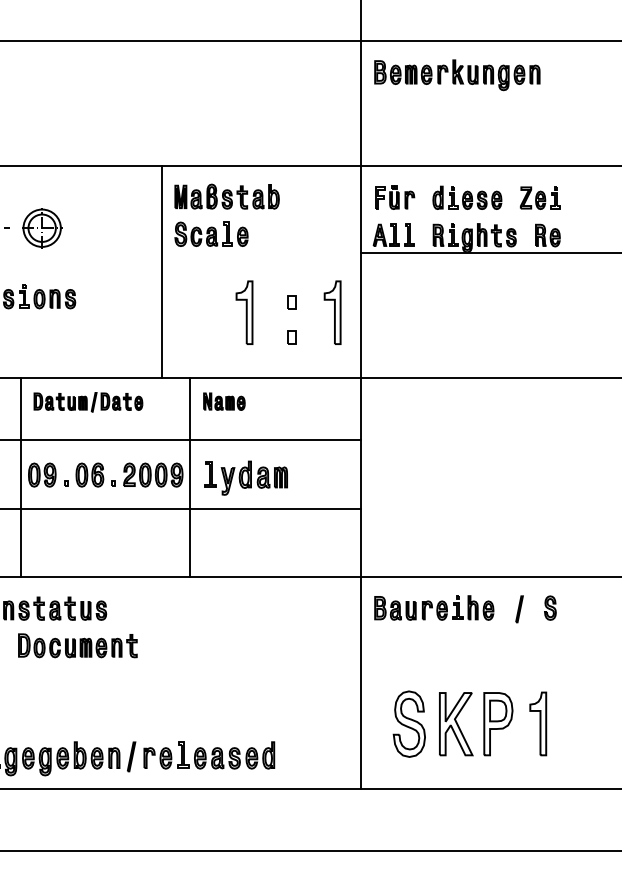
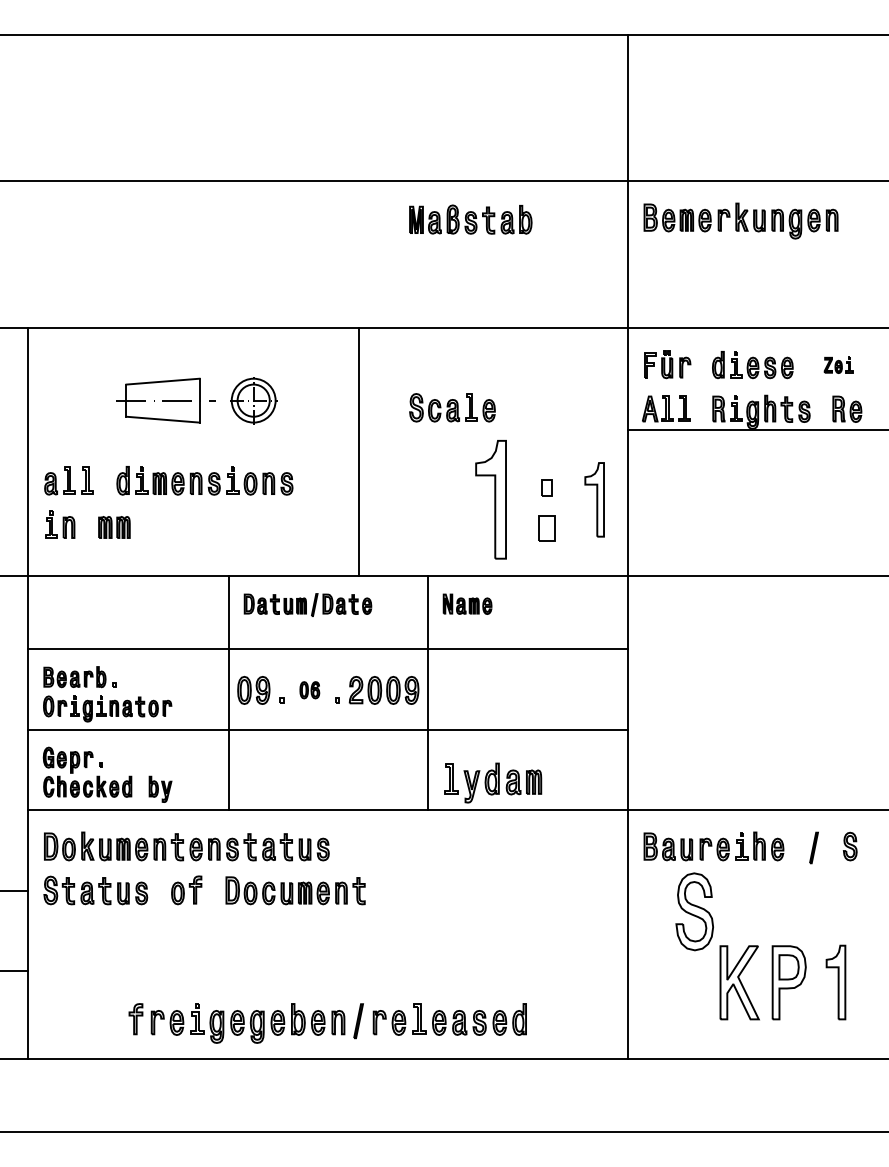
part: (226, 196) -> (470, 219), moved
part: (540, 198) -> (838, 365), size x0.6
line: (162, 271) -> (359, 451), moved
part: (244, 312) -> (491, 499), size x1.6
part: (291, 337) -> (546, 528), size x1.6
part: (89, 474) -> (309, 689), size x0.6
part: (246, 477) -> (493, 782), moved
part: (409, 723) -> (694, 911), moved

